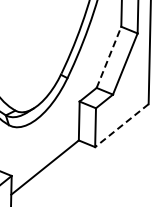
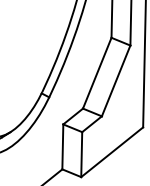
line: (109, 57) -> (97, 73), dashed -> solid
line: (121, 125) -> (111, 152), dashed -> solid

